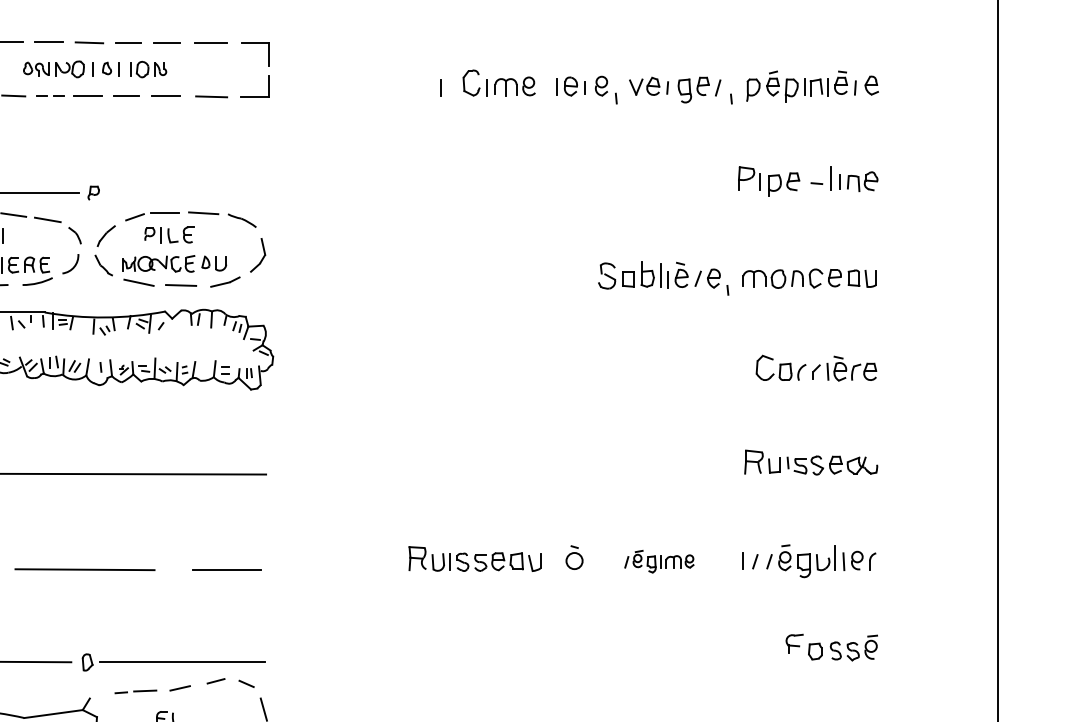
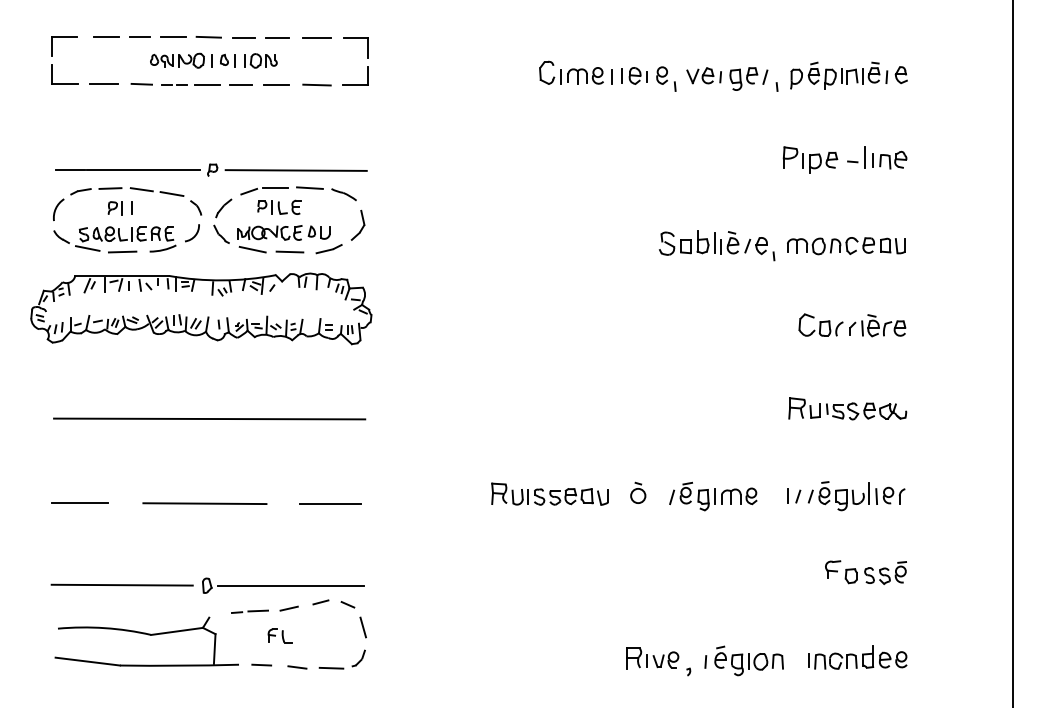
line: (440, 87) -> (611, 76), moved
line: (187, 193) -> (295, 170), added
part: (659, 561) -> (713, 496), size x1.43

